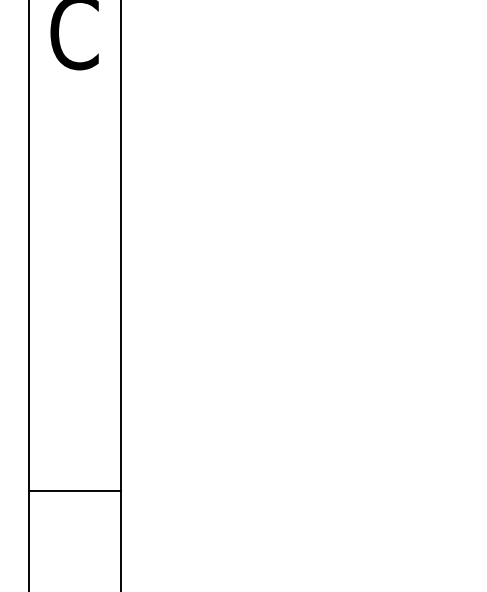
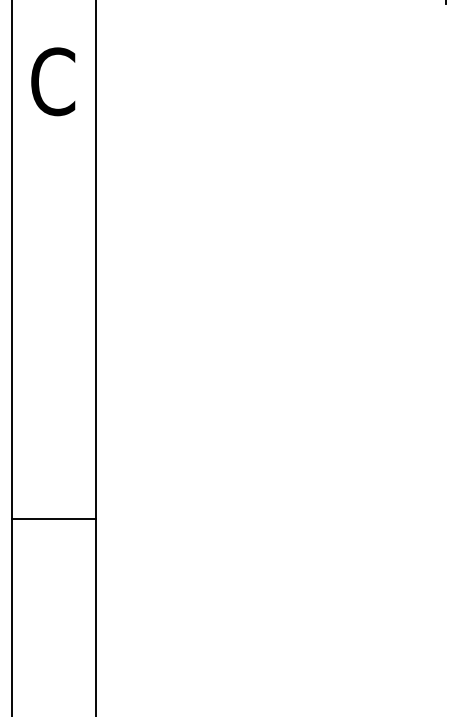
line: (74, 491) -> (53, 519), moved

